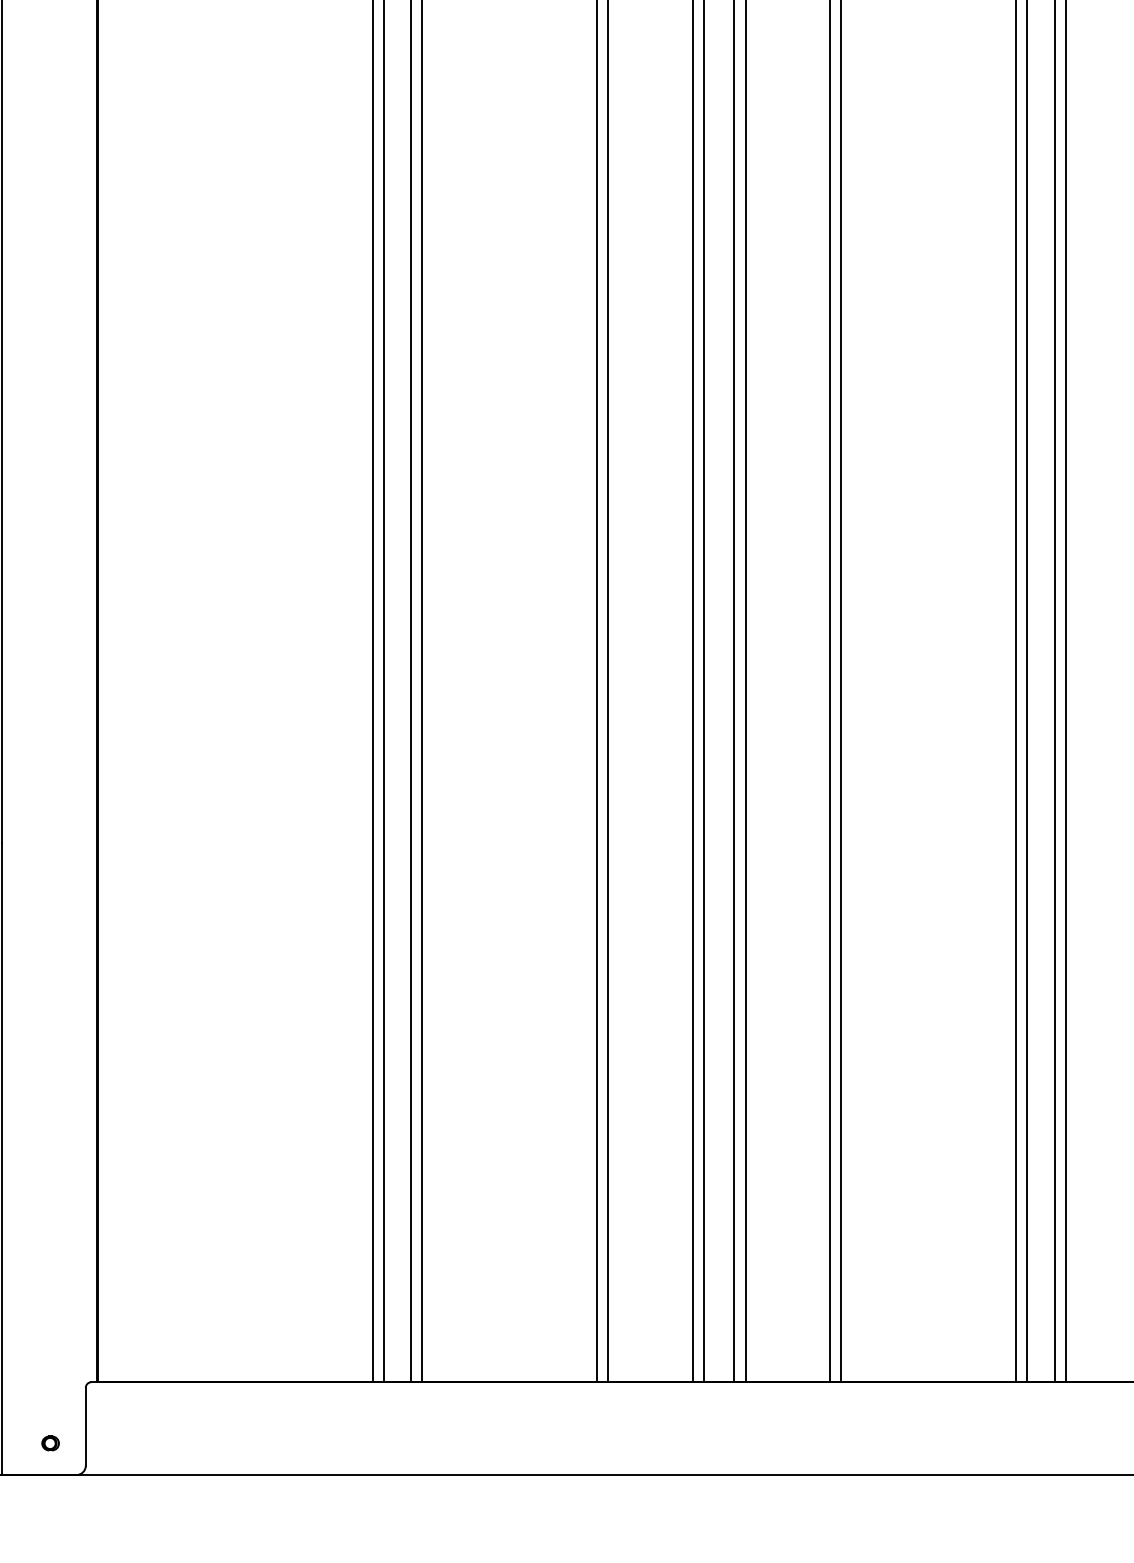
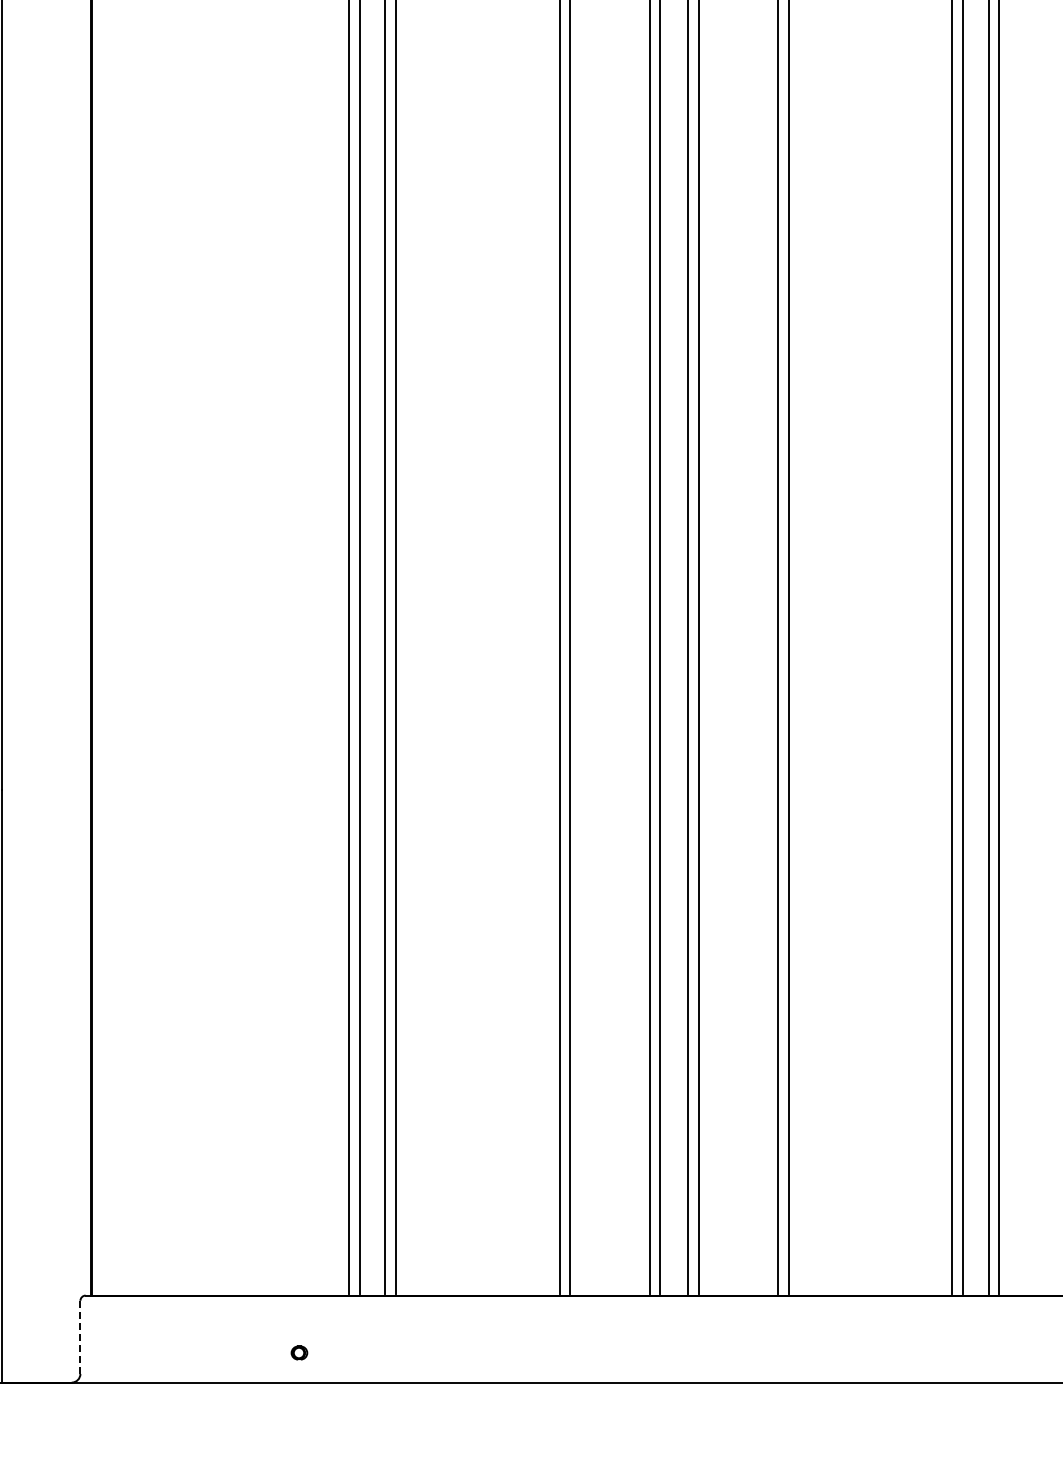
line: (85, 1426) -> (80, 1337), solid -> dashed
part: (50, 1442) -> (299, 1352), moved

